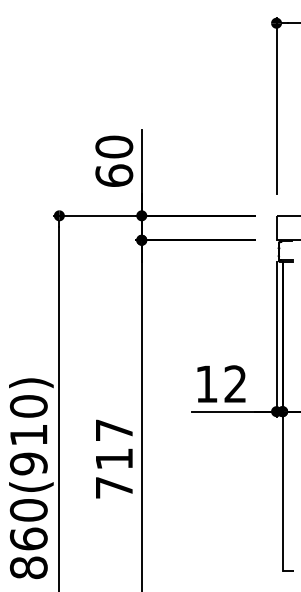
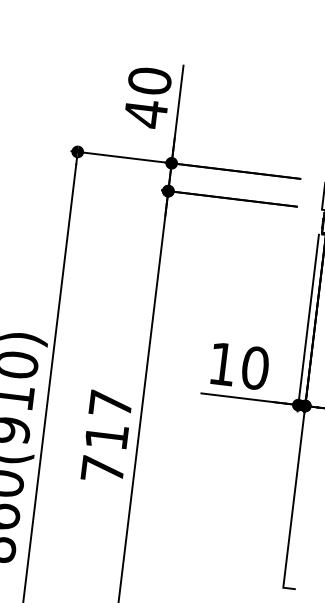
text: (114, 175) -> (146, 113), 60 -> 40
text: (235, 384) -> (255, 368), 12 -> 10

